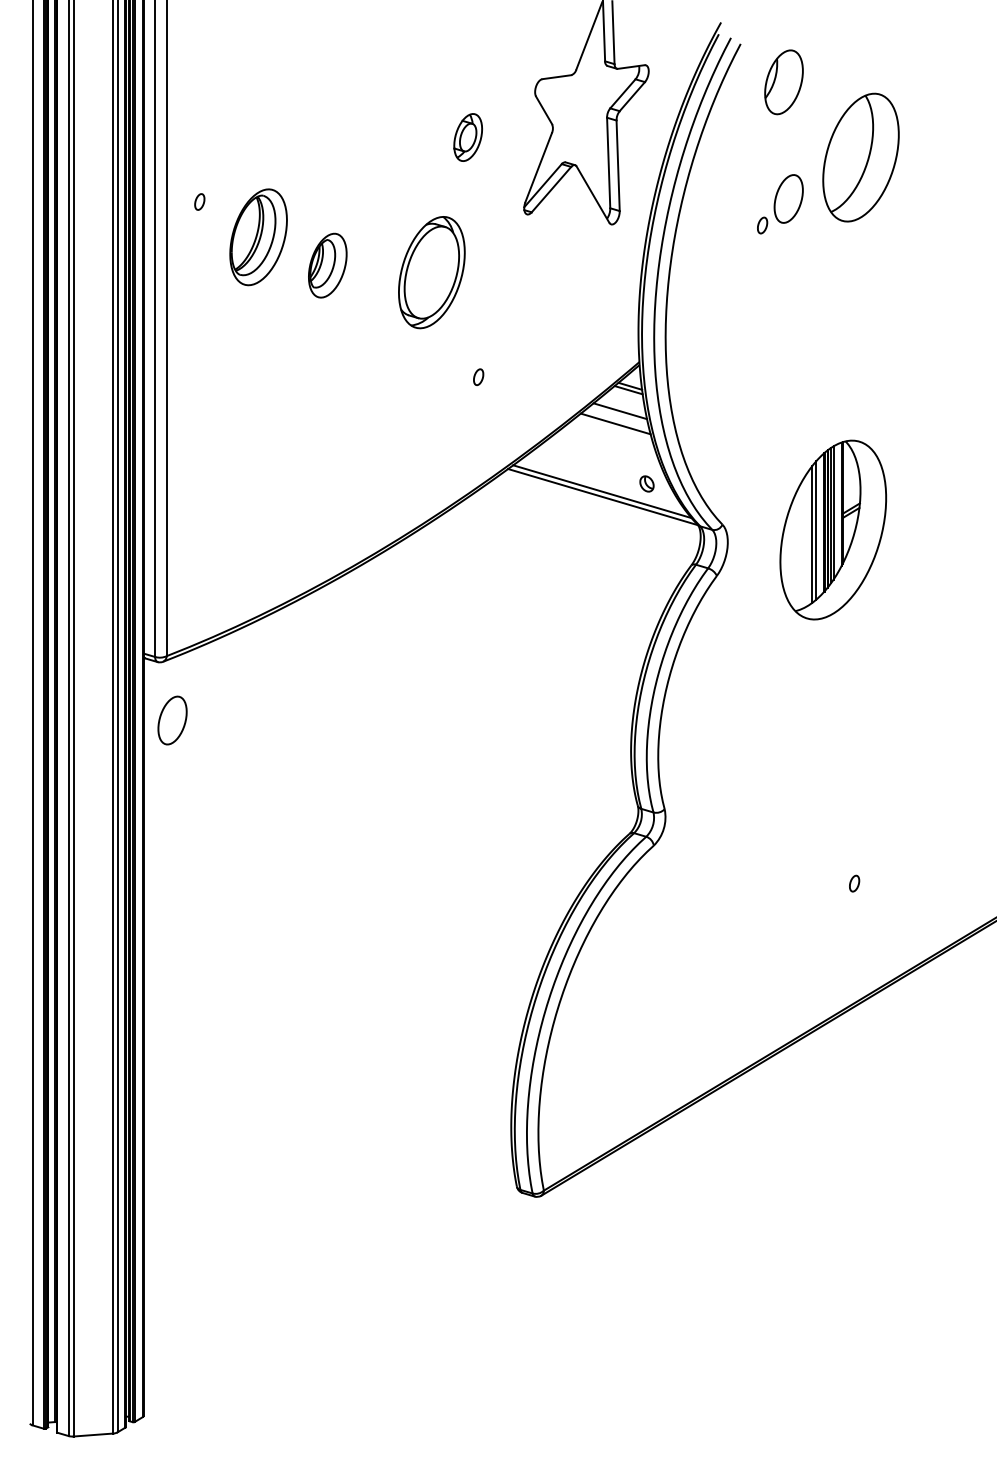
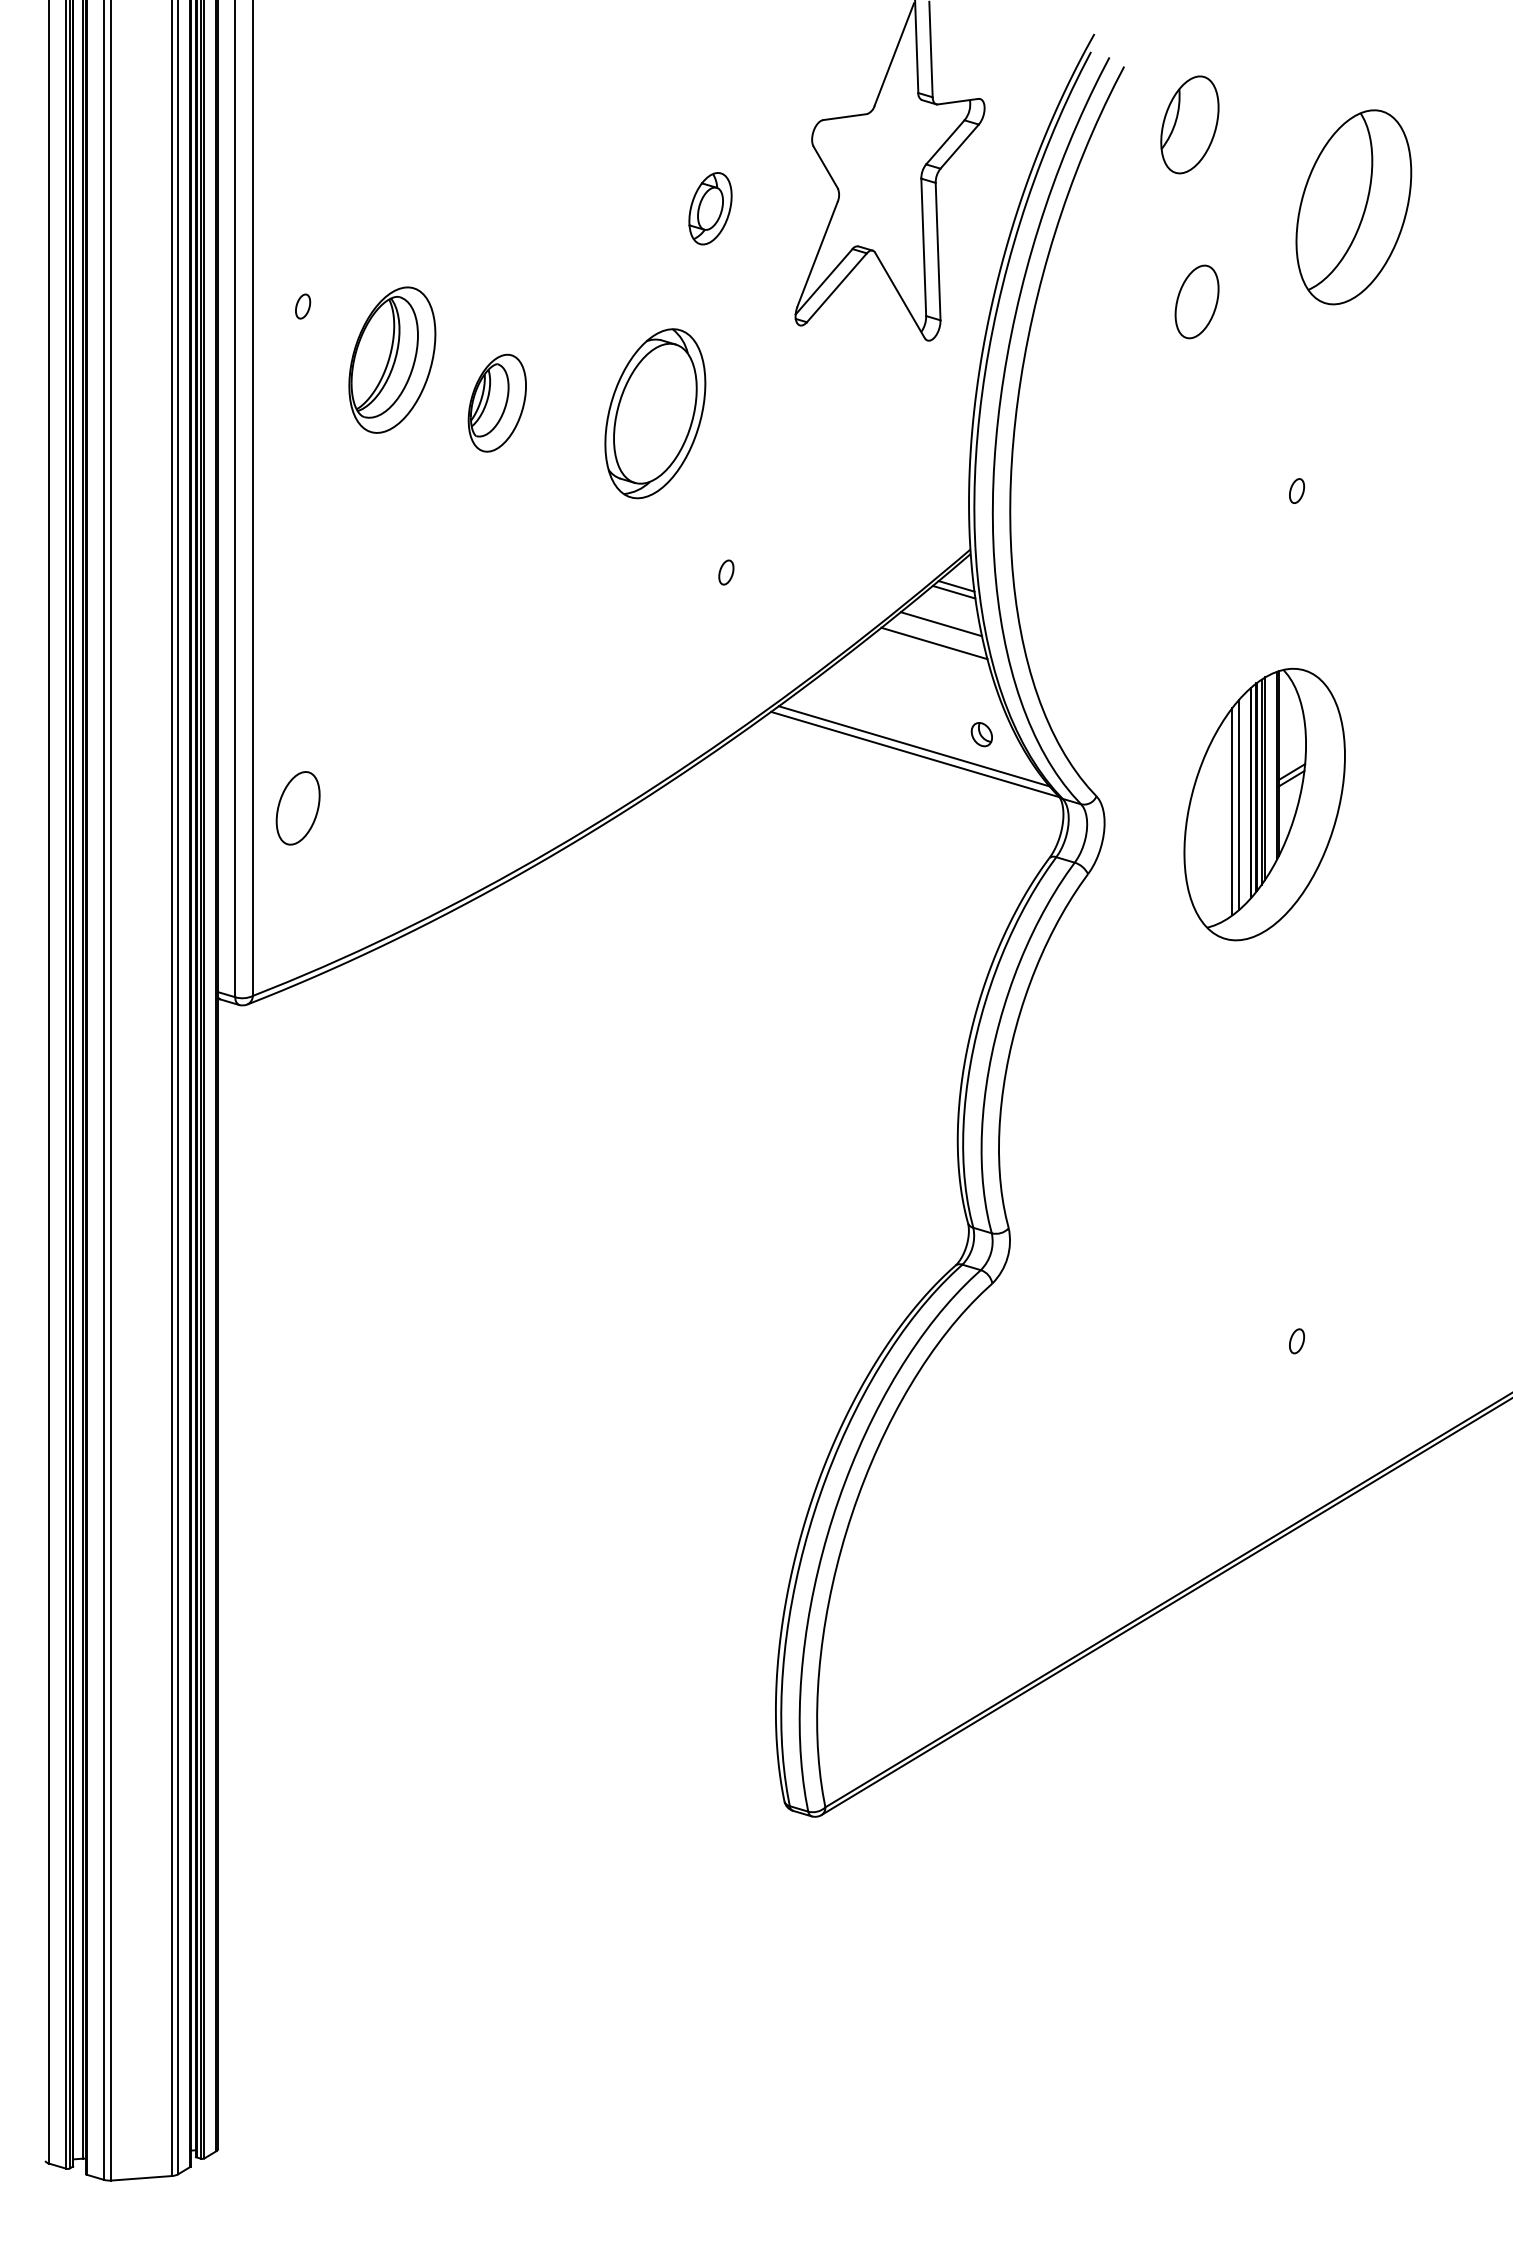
part: (860, 157) -> (1353, 207), moved
part: (762, 225) -> (1296, 490), moved
part: (172, 720) -> (298, 808), moved

